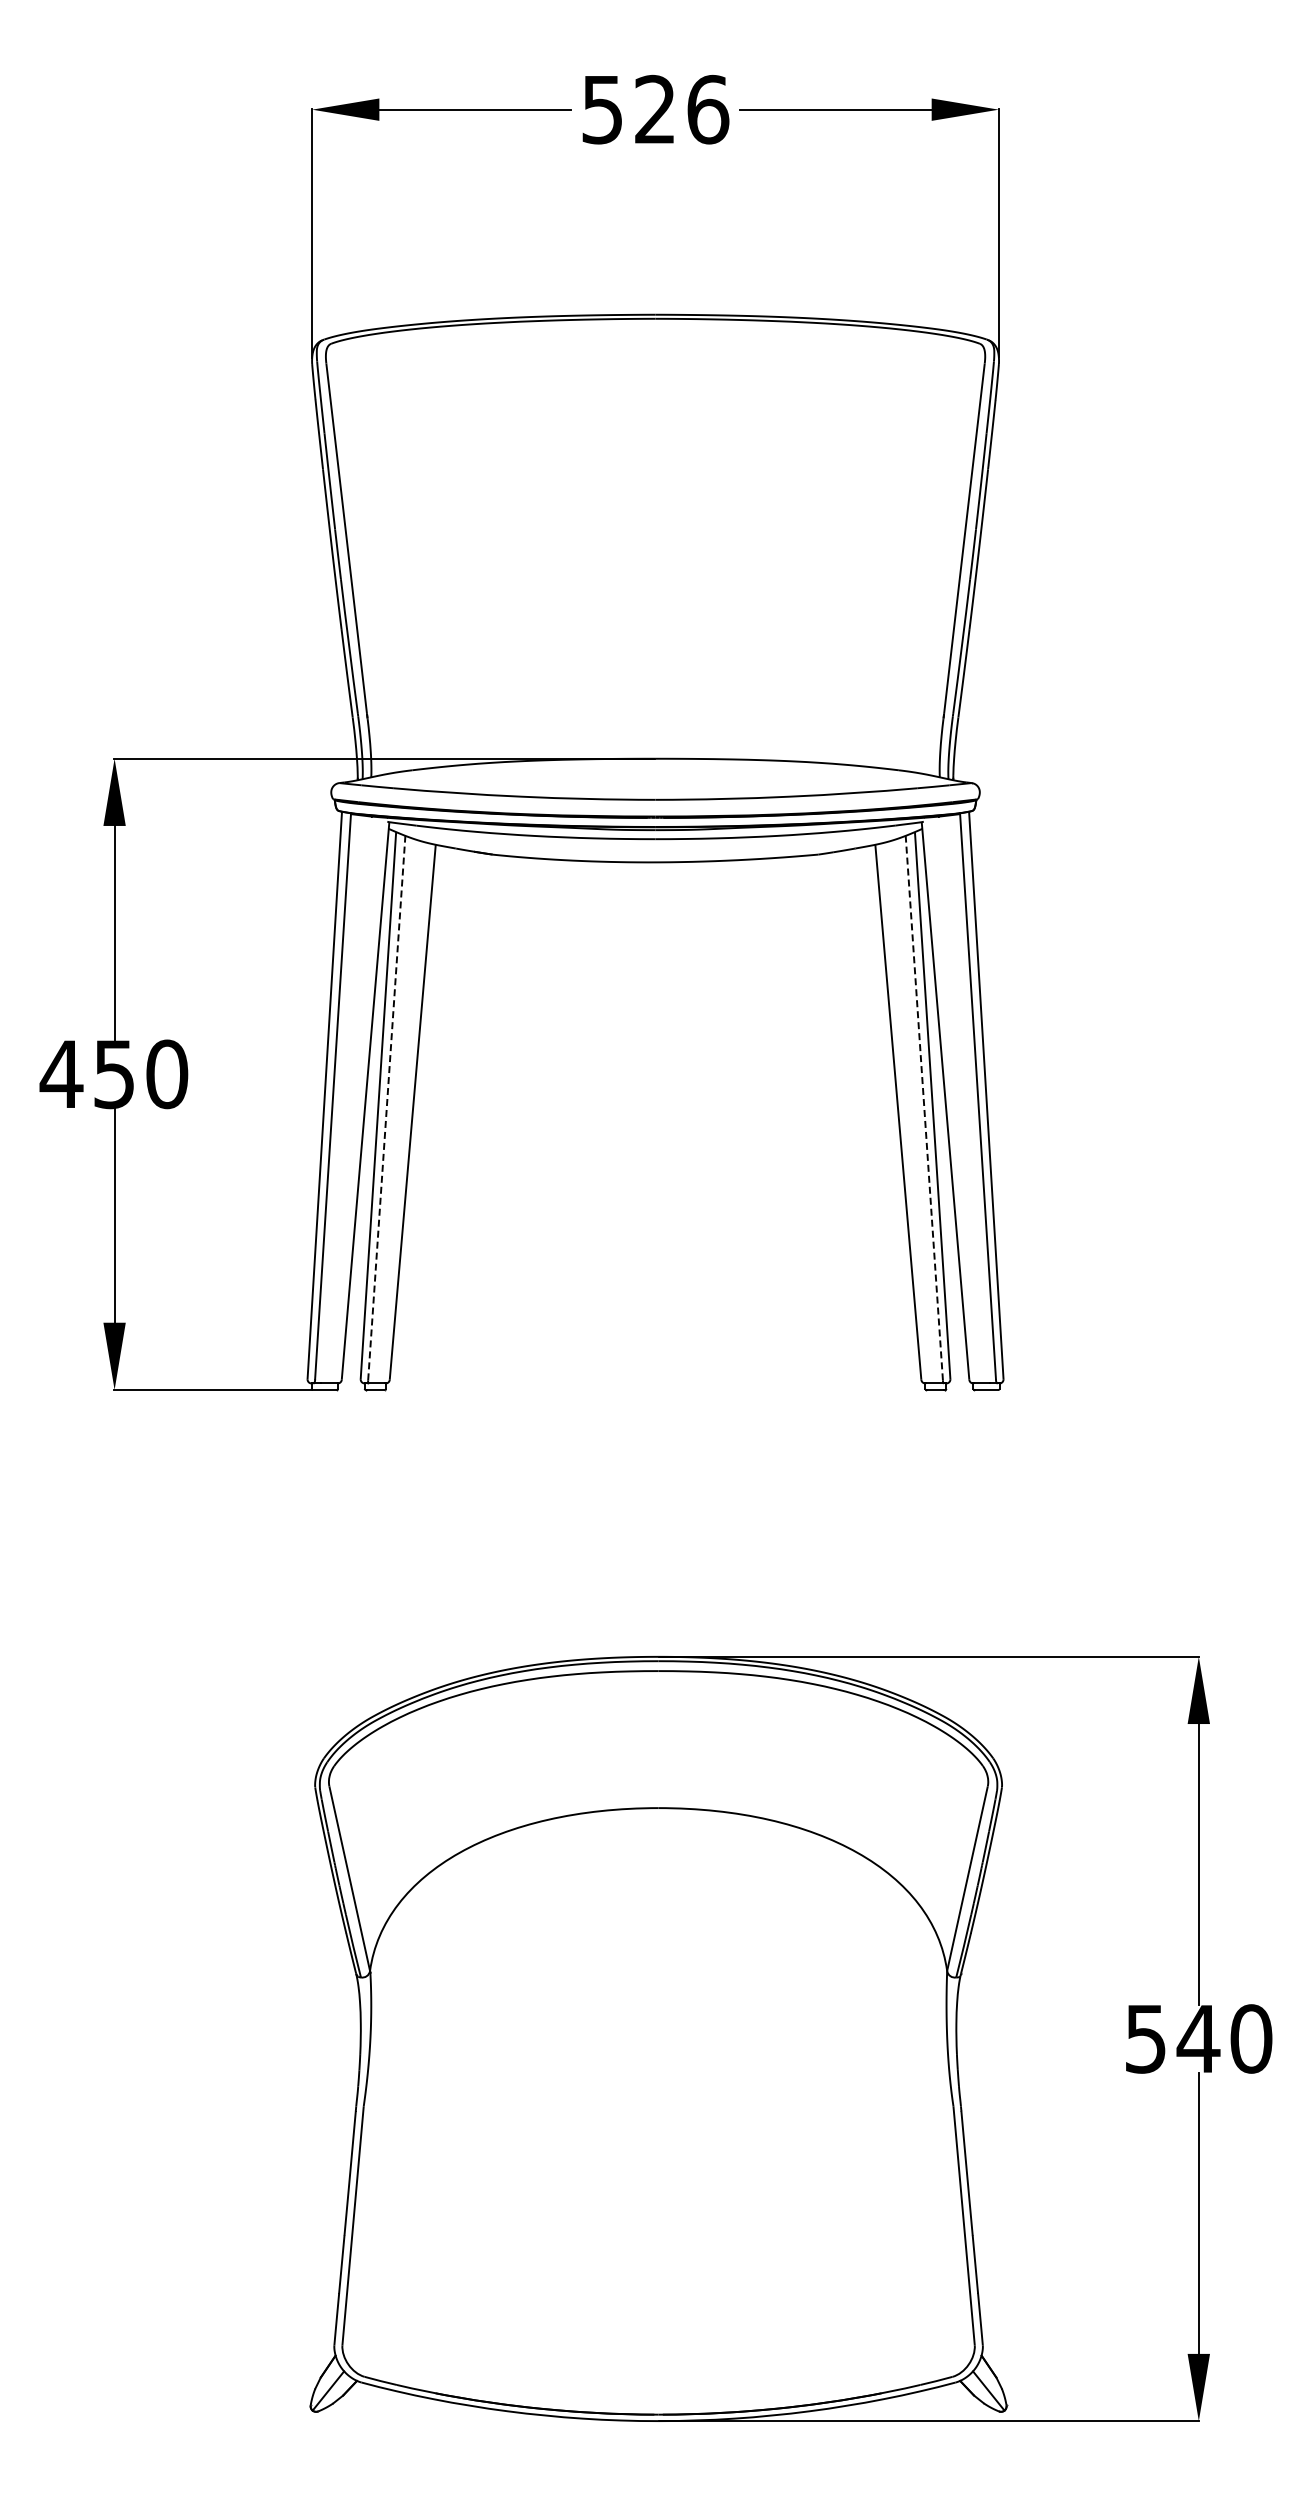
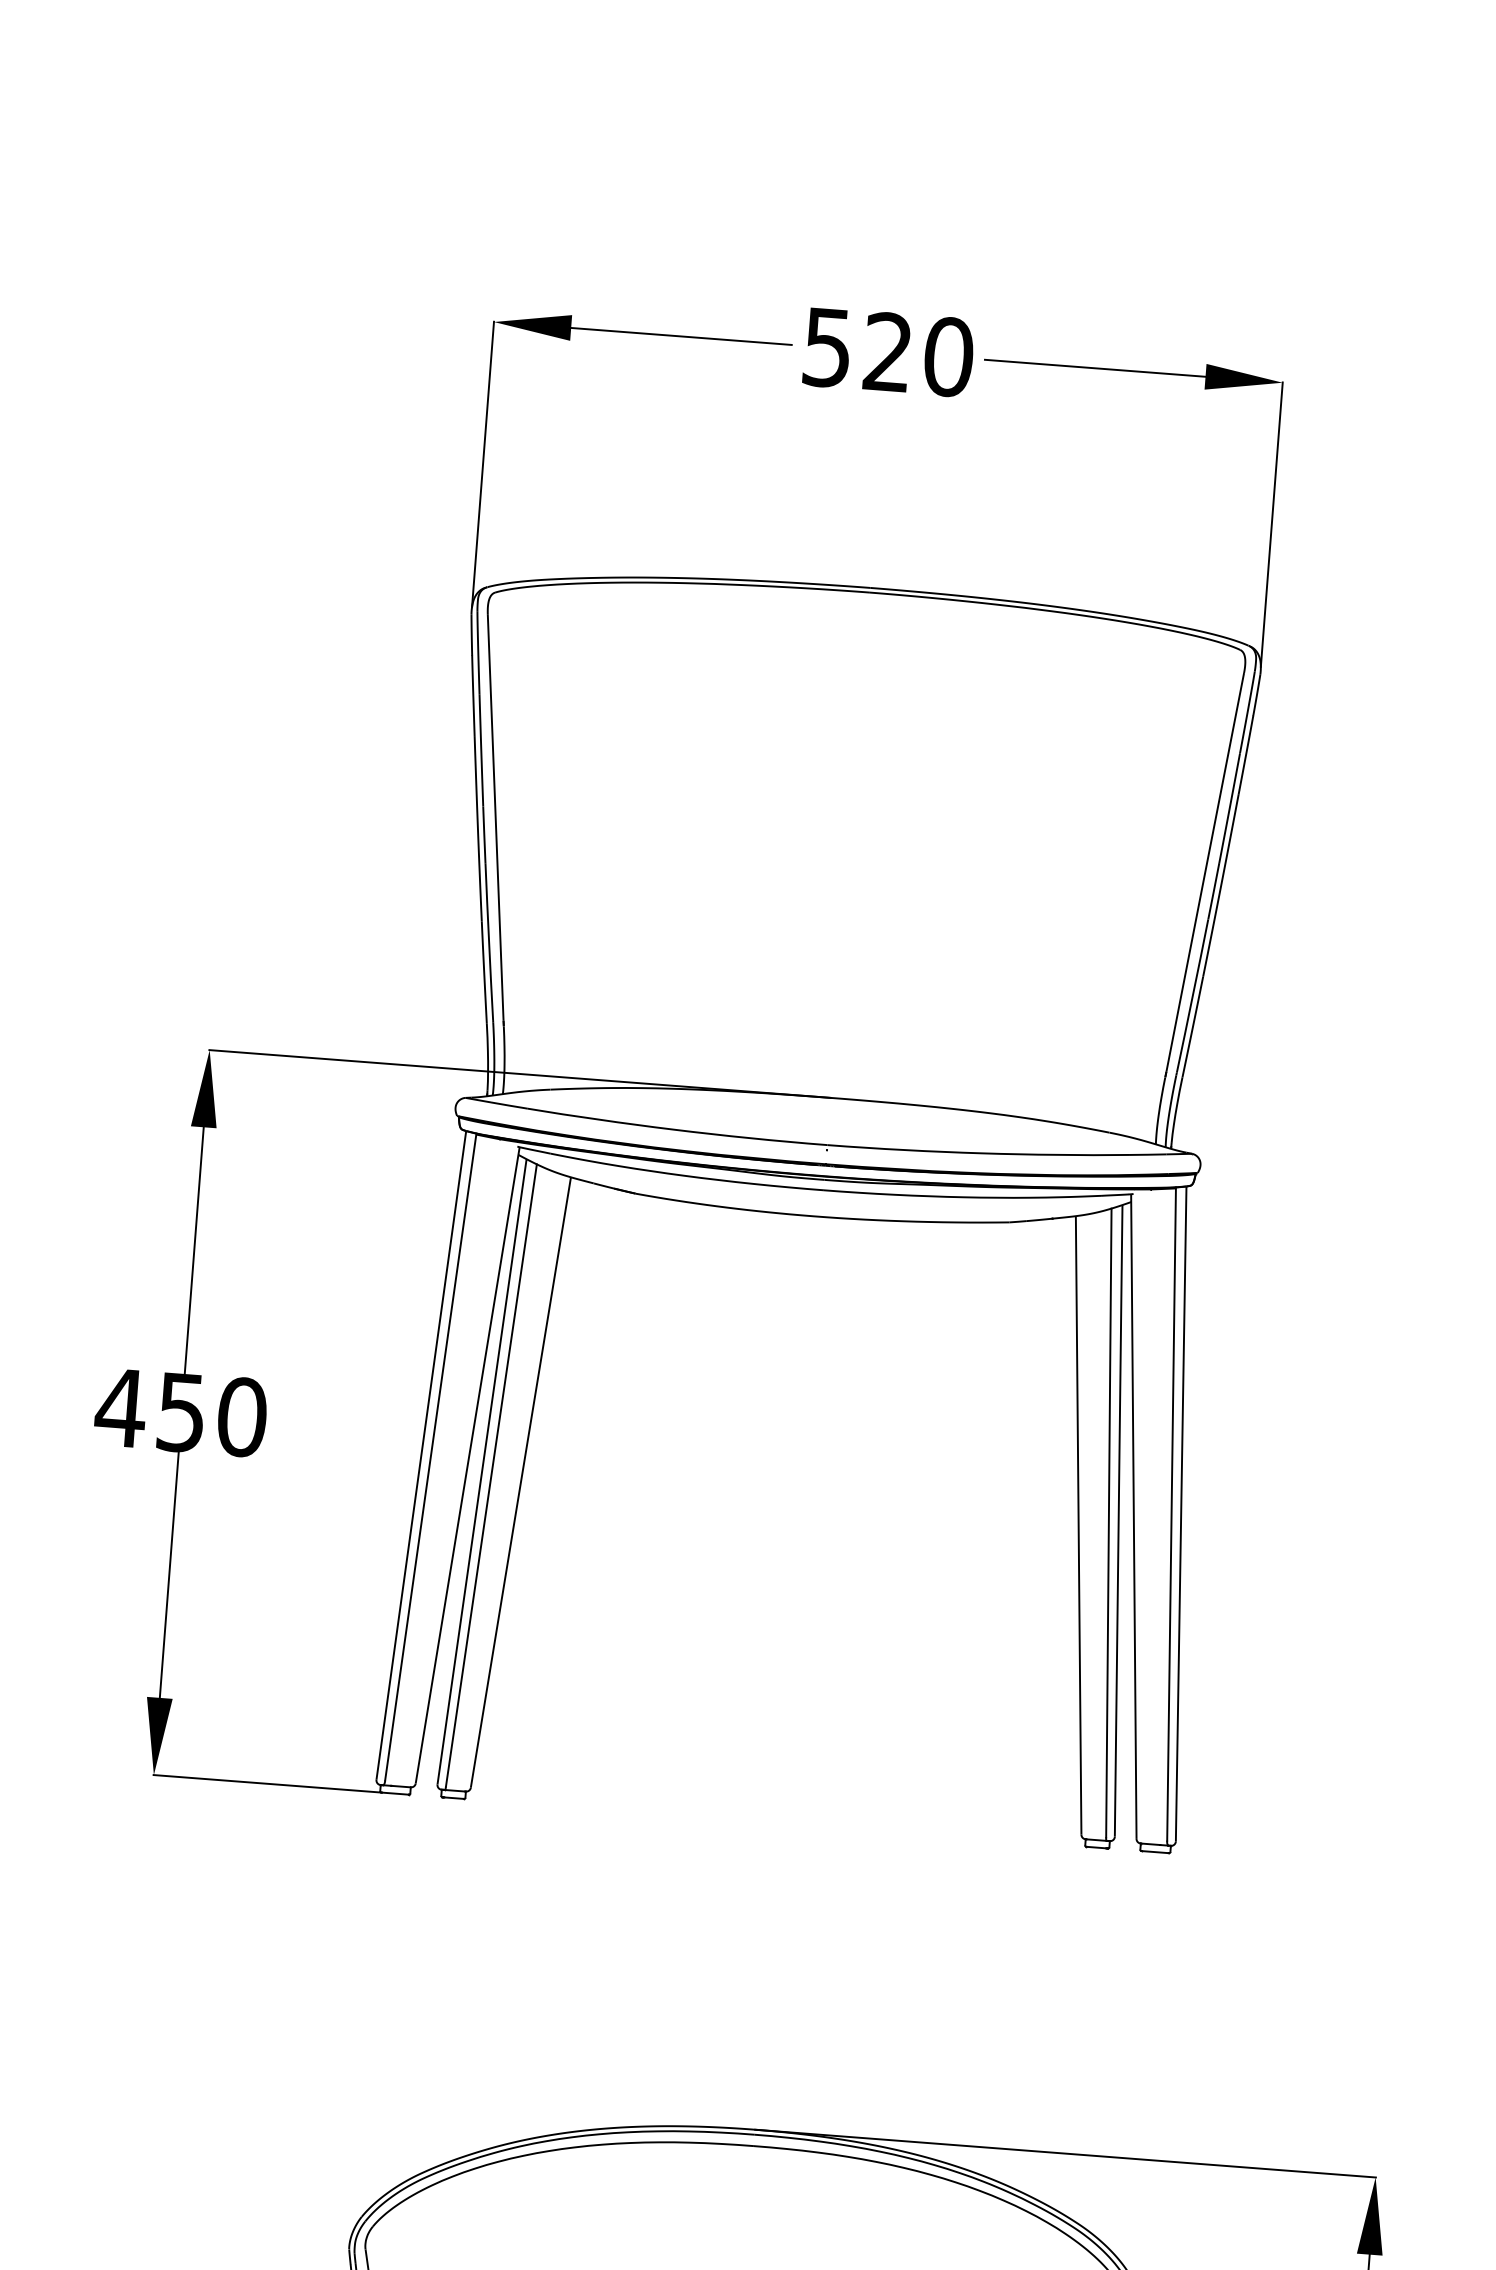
text: (708, 109) -> (949, 356), 526 -> 520
line: (386, 1108) -> (491, 1475), dashed -> solid
line: (924, 1108) -> (1109, 1523), dashed -> solid

